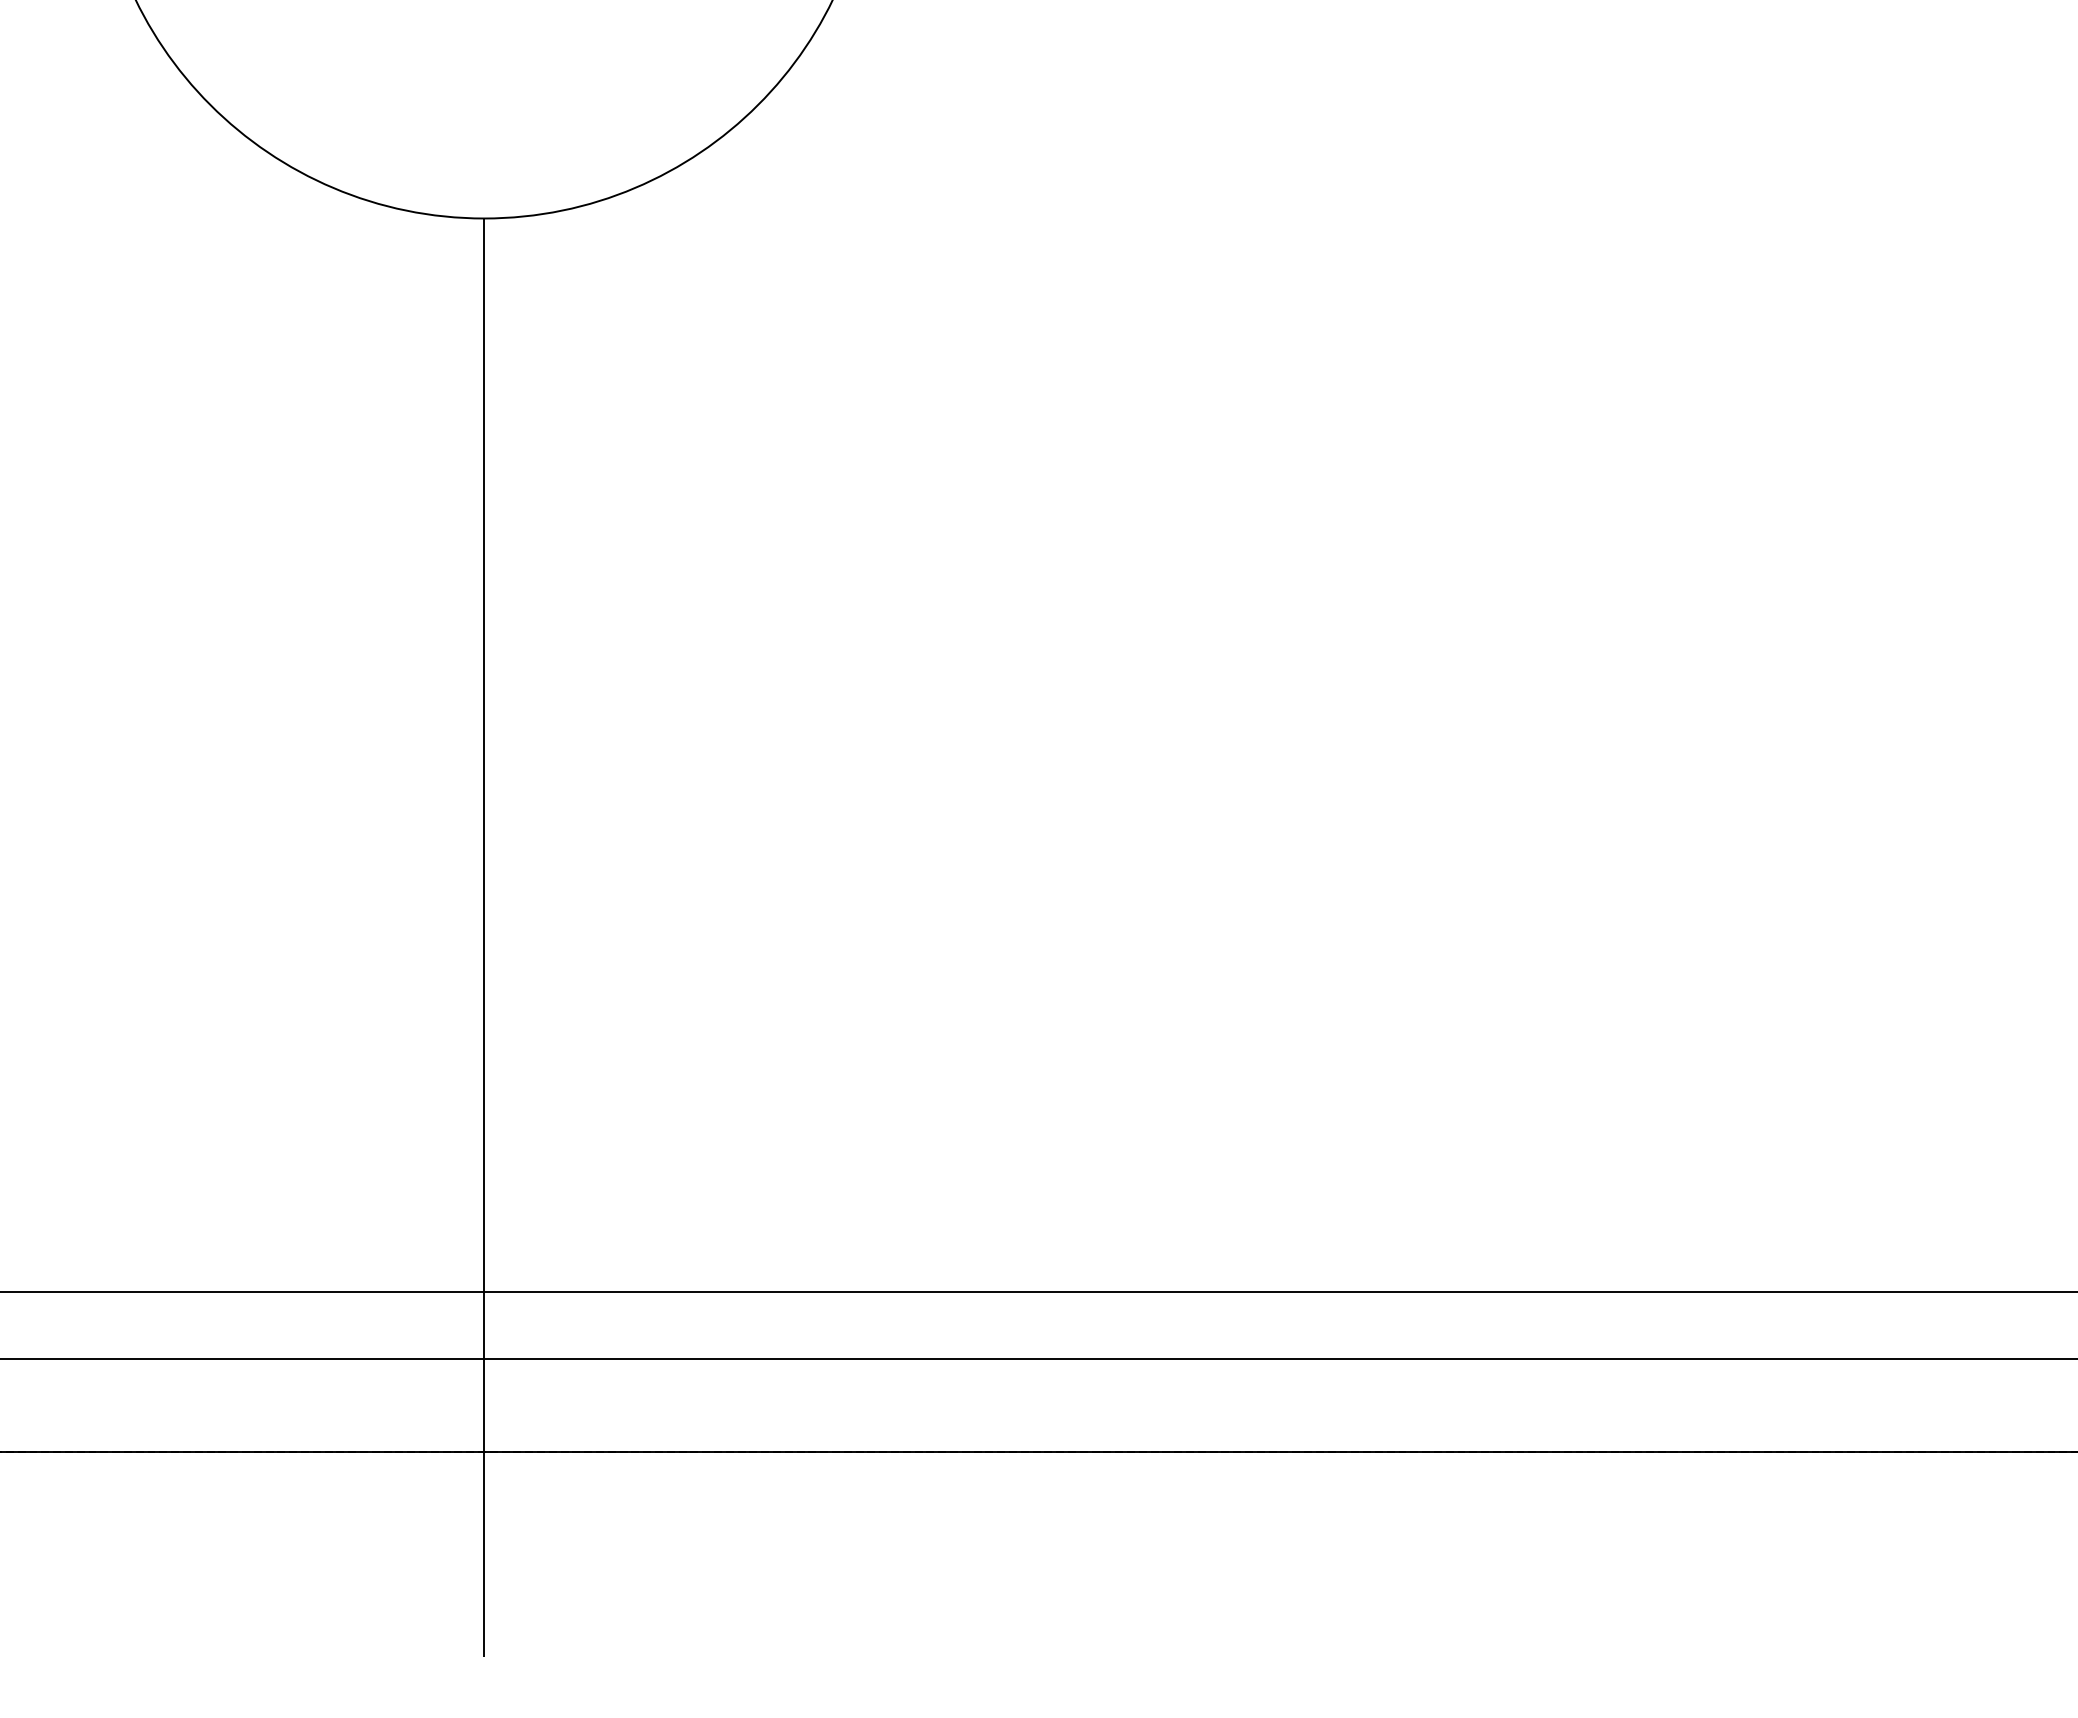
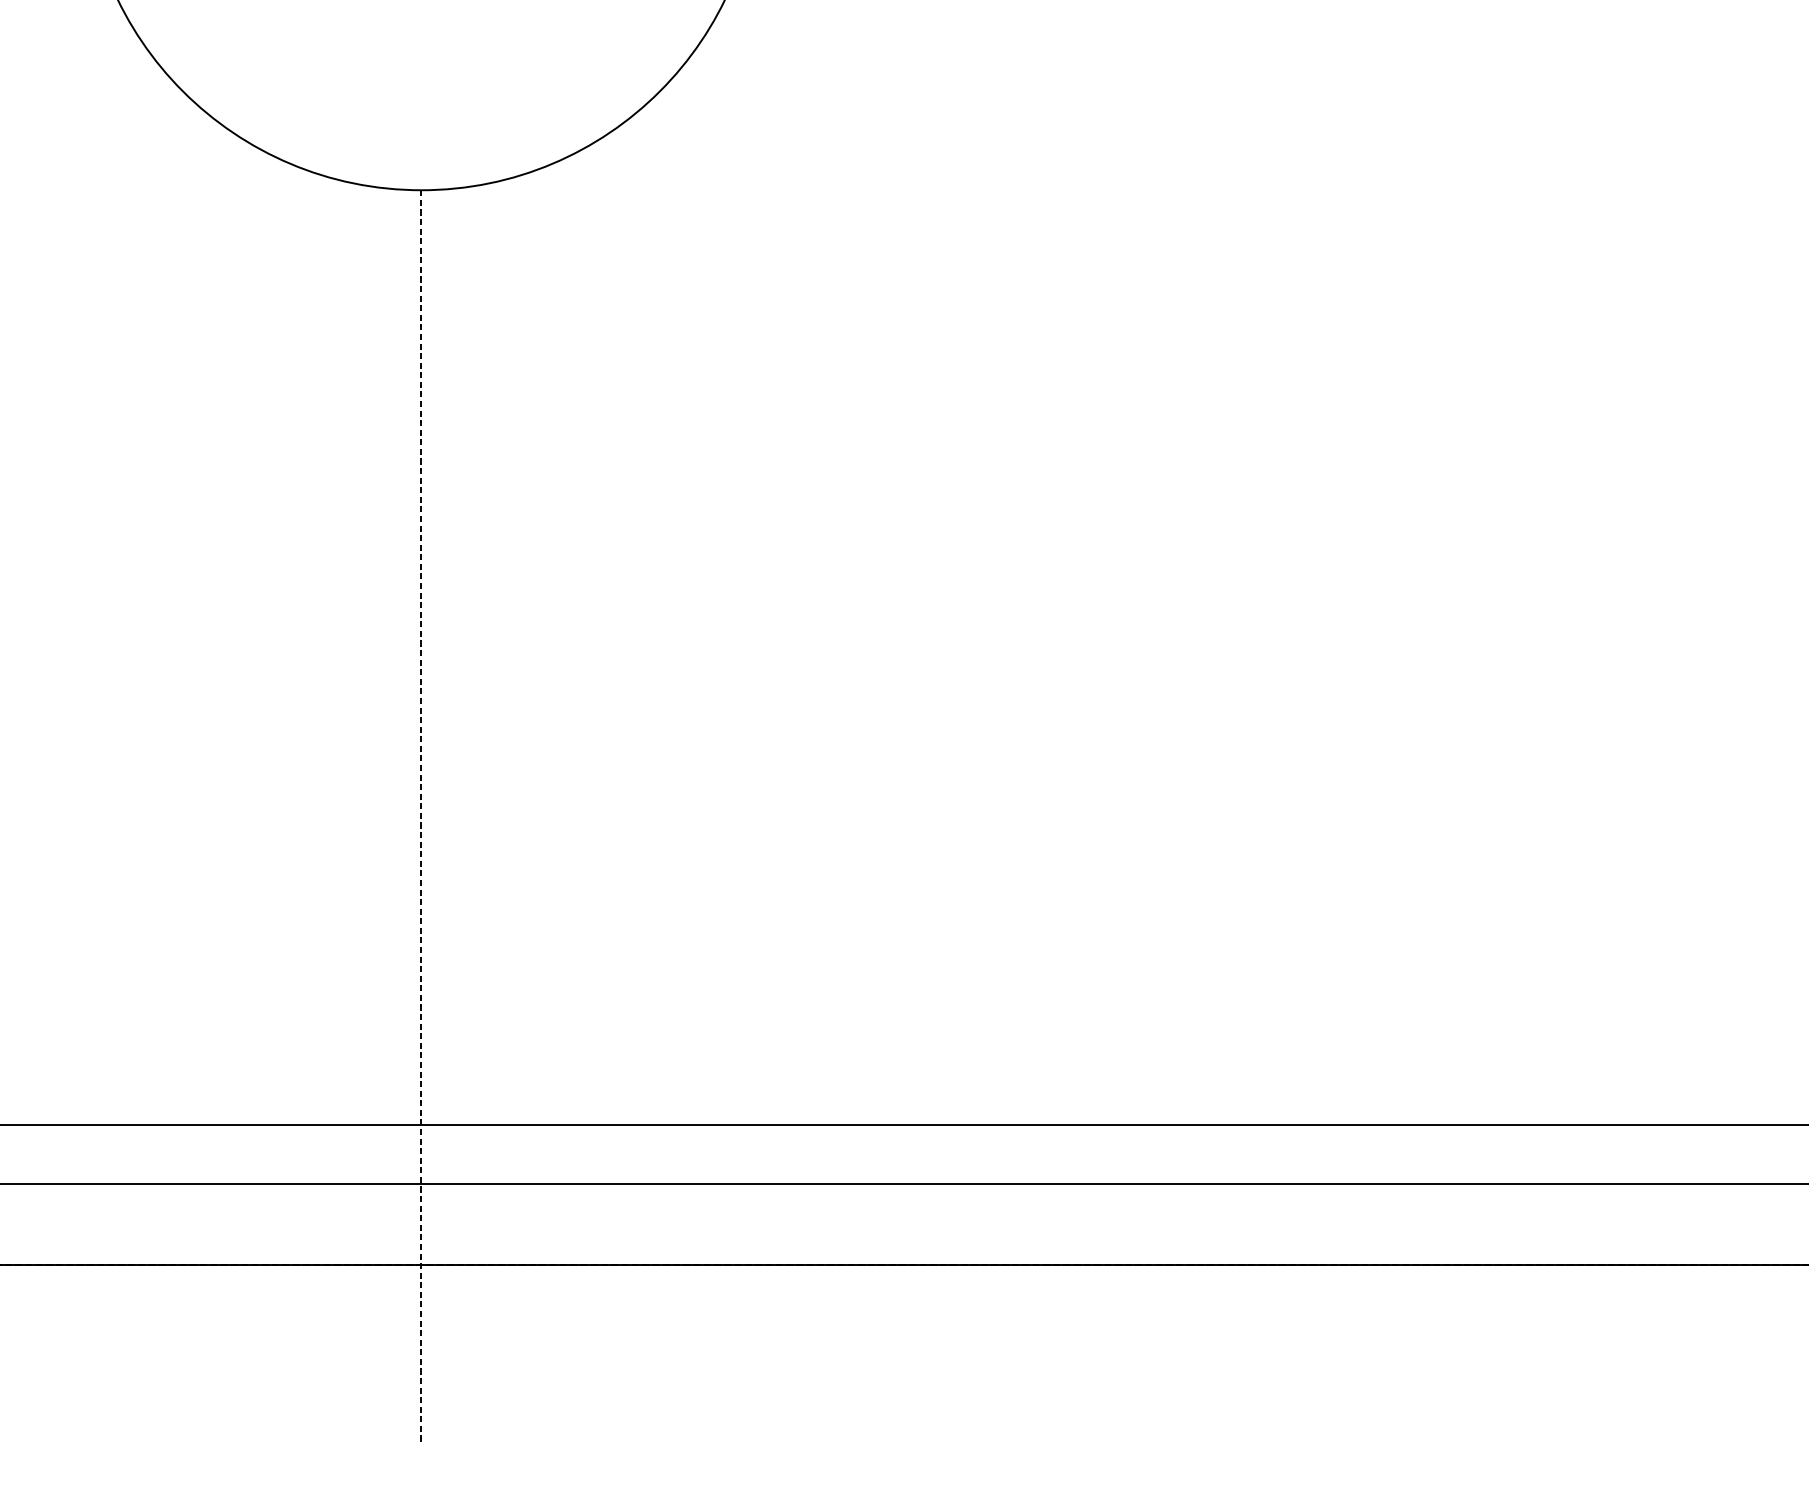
line: (484, 938) -> (421, 817), solid -> dashed

